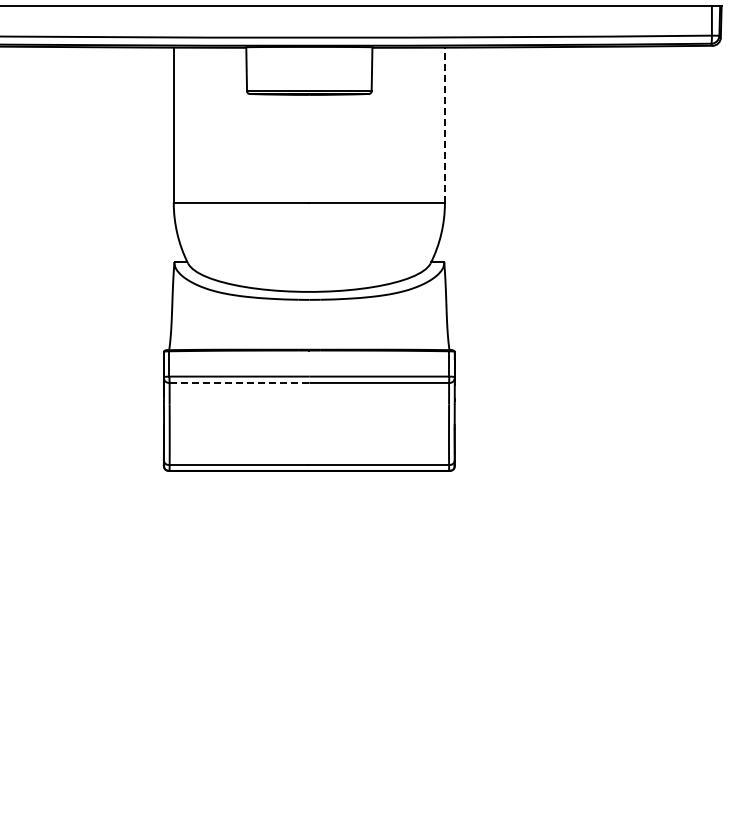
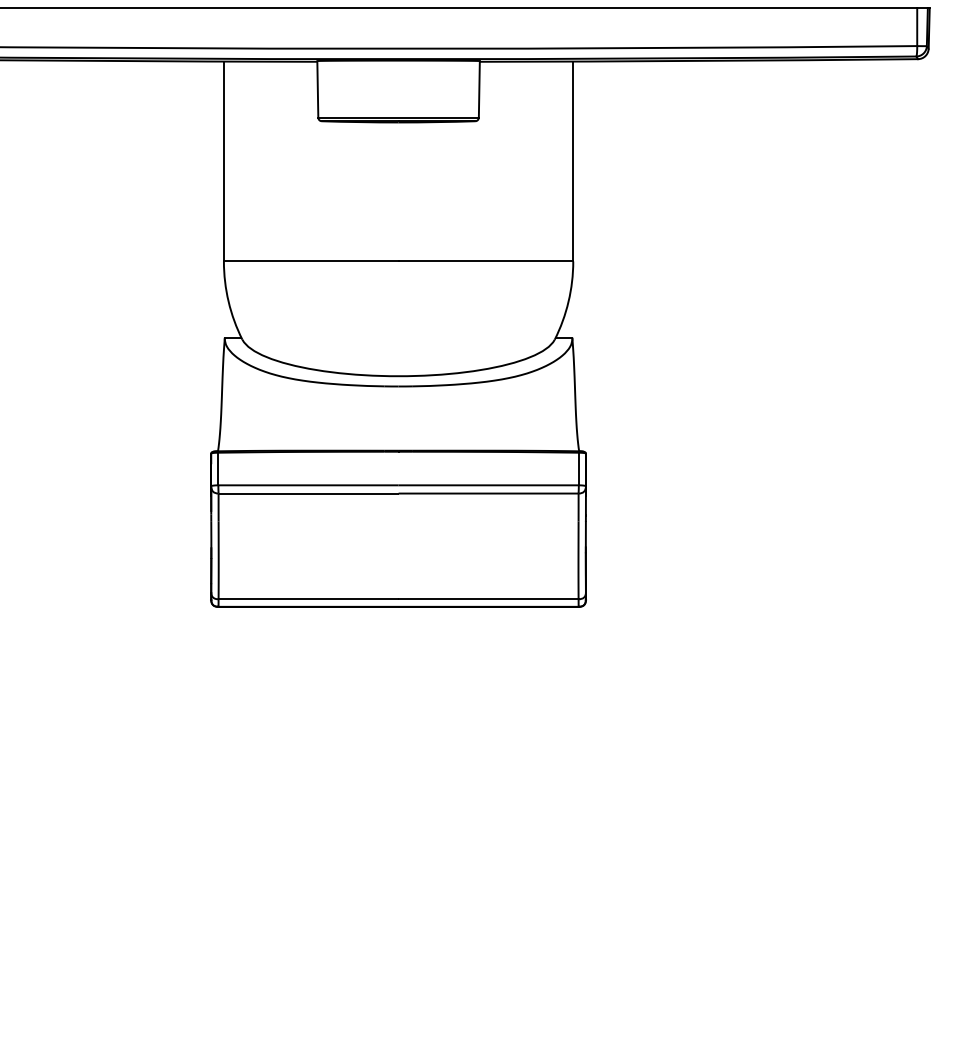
line: (444, 125) -> (572, 161), dashed -> solid
line: (239, 382) -> (308, 492), dashed -> solid

